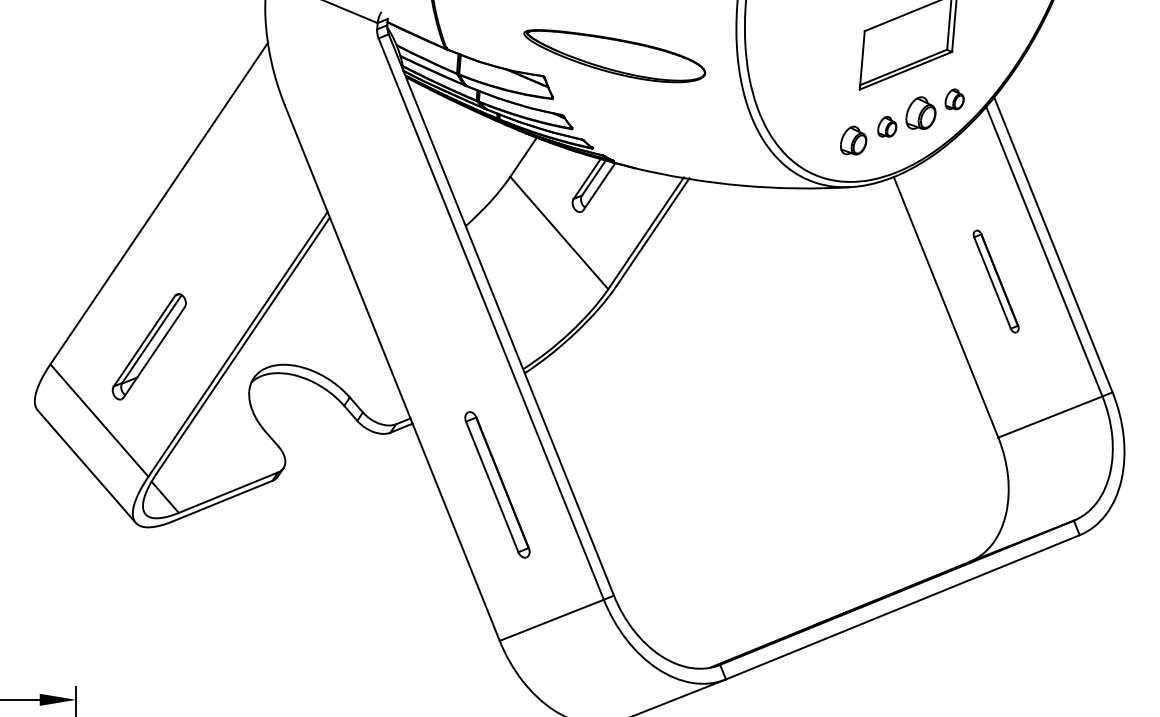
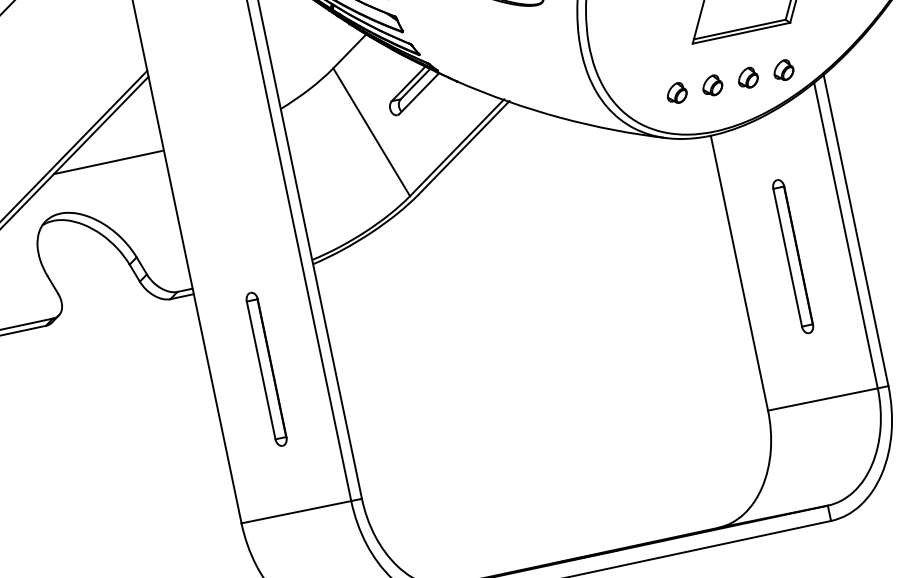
part: (920, 112) -> (748, 76), size x0.62
part: (853, 140) -> (677, 92), size x0.71
part: (996, 281) -> (793, 256), size x1.43
line: (305, 308) -> (108, 162), added

